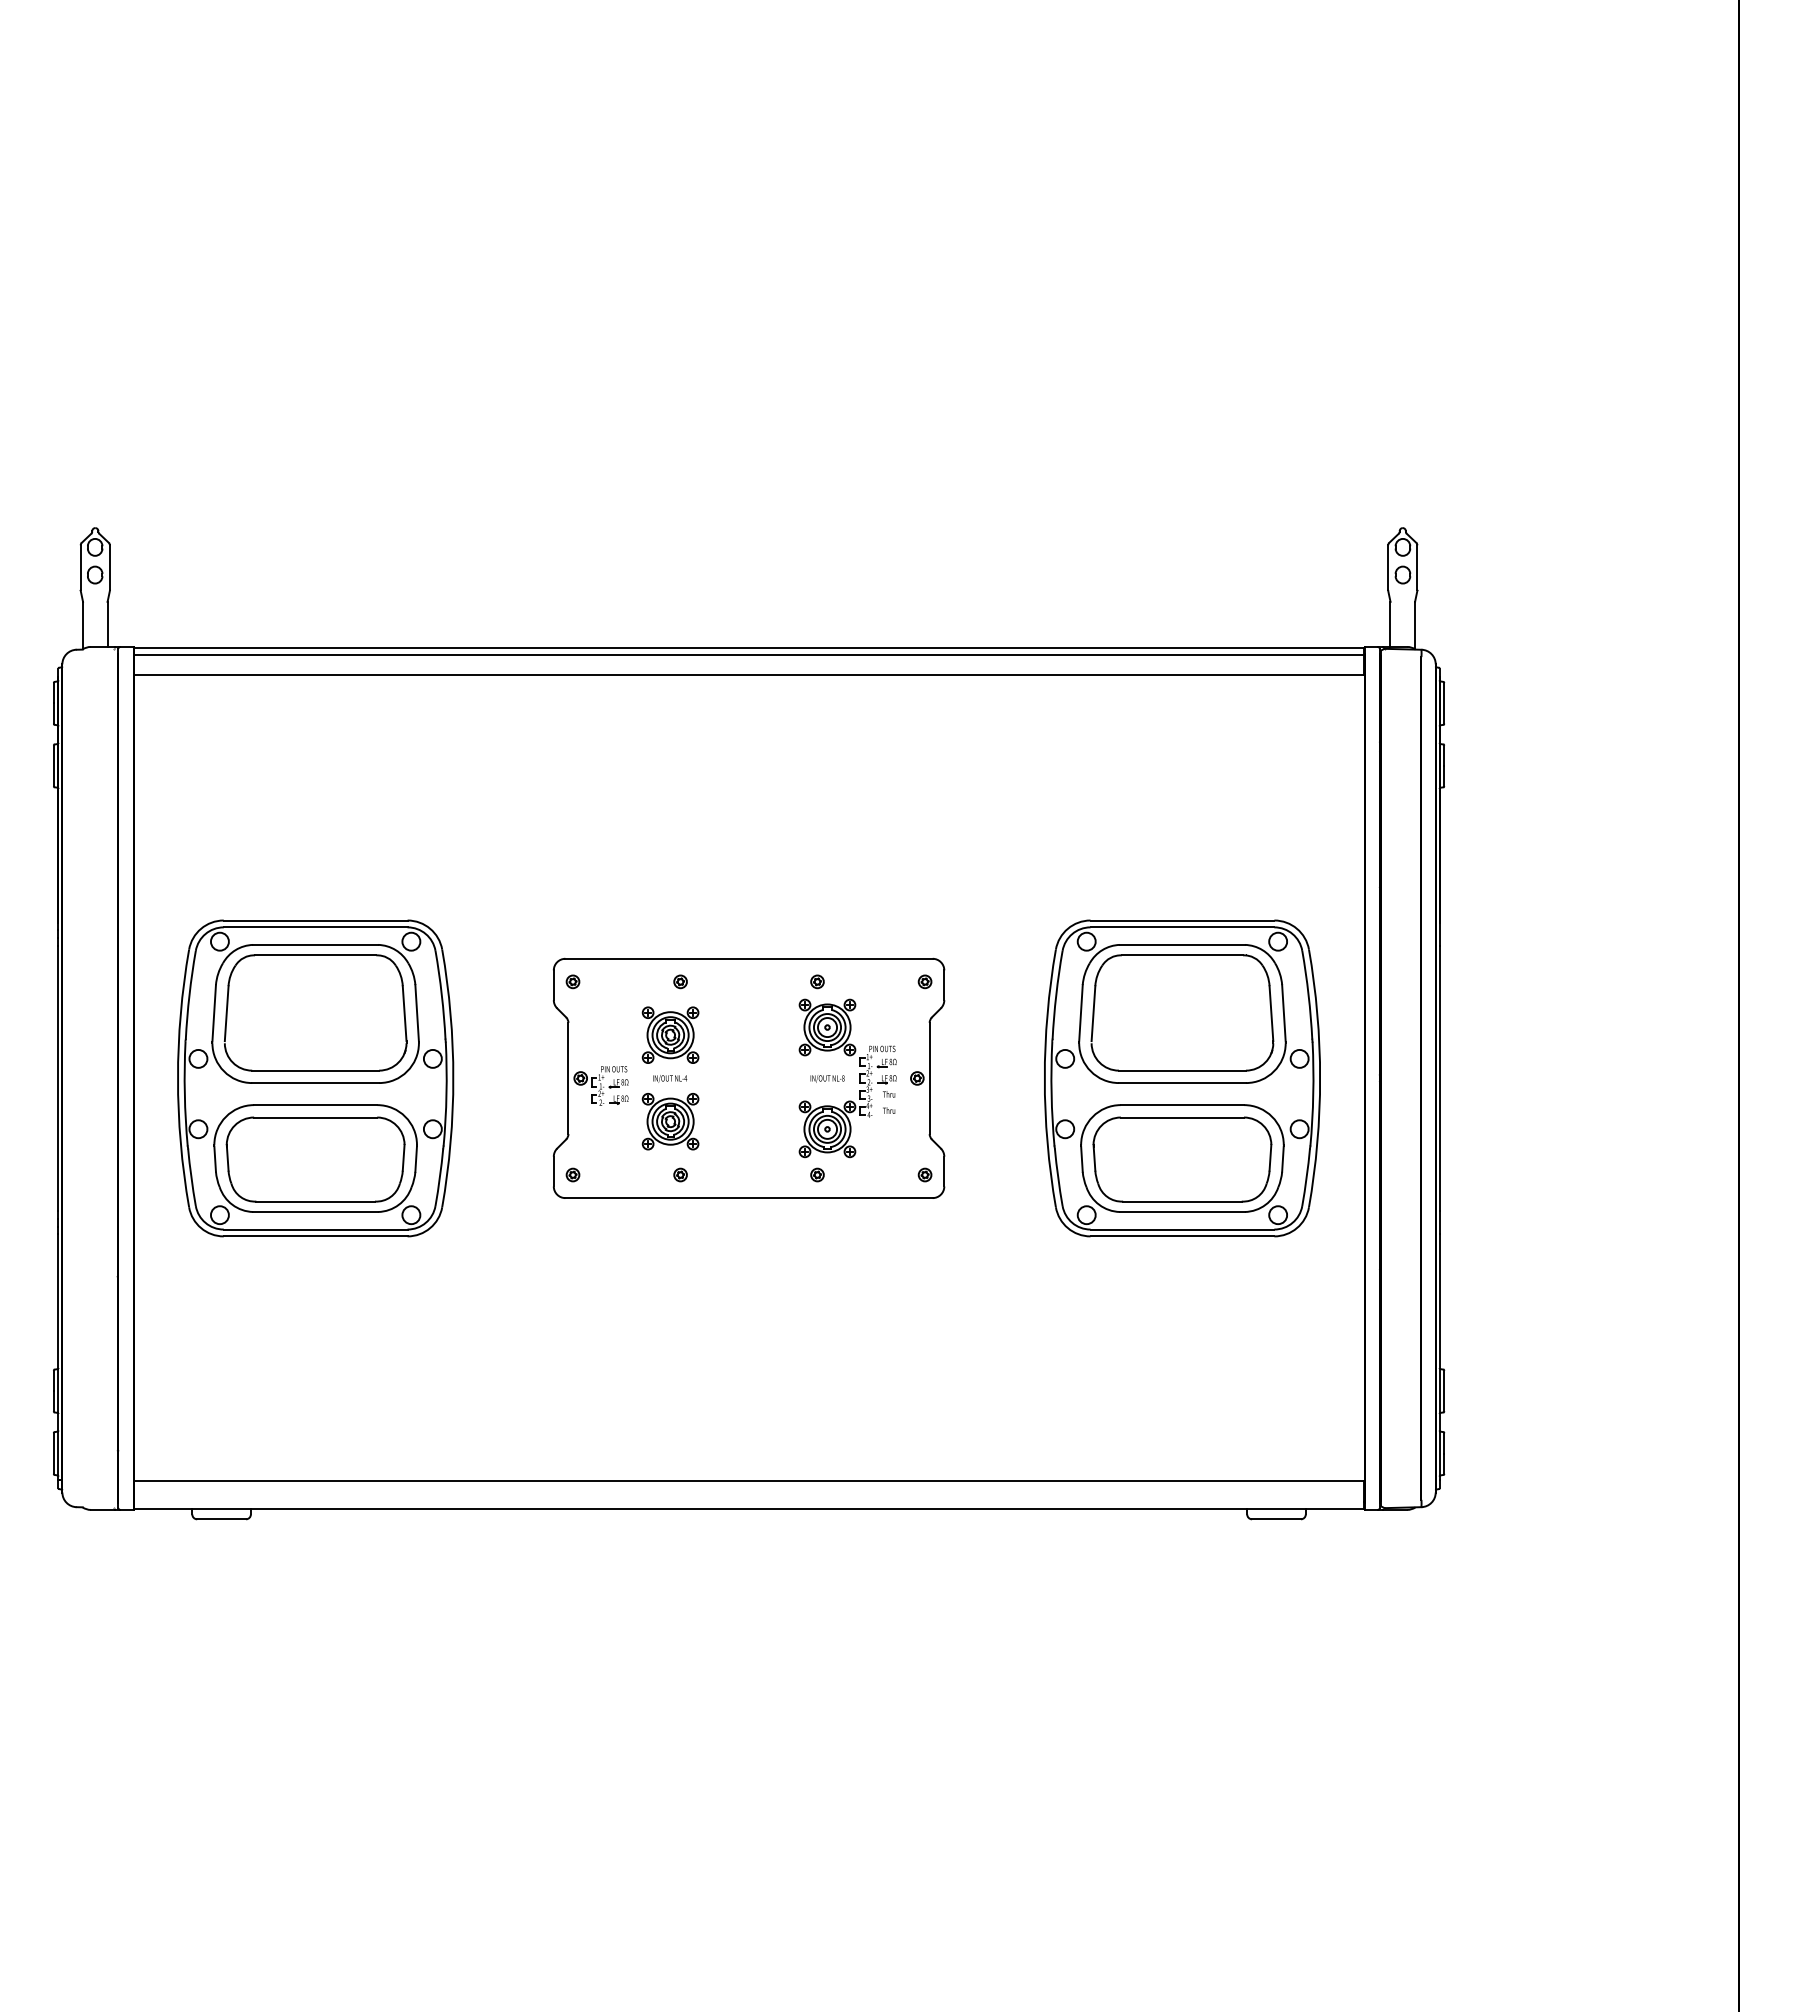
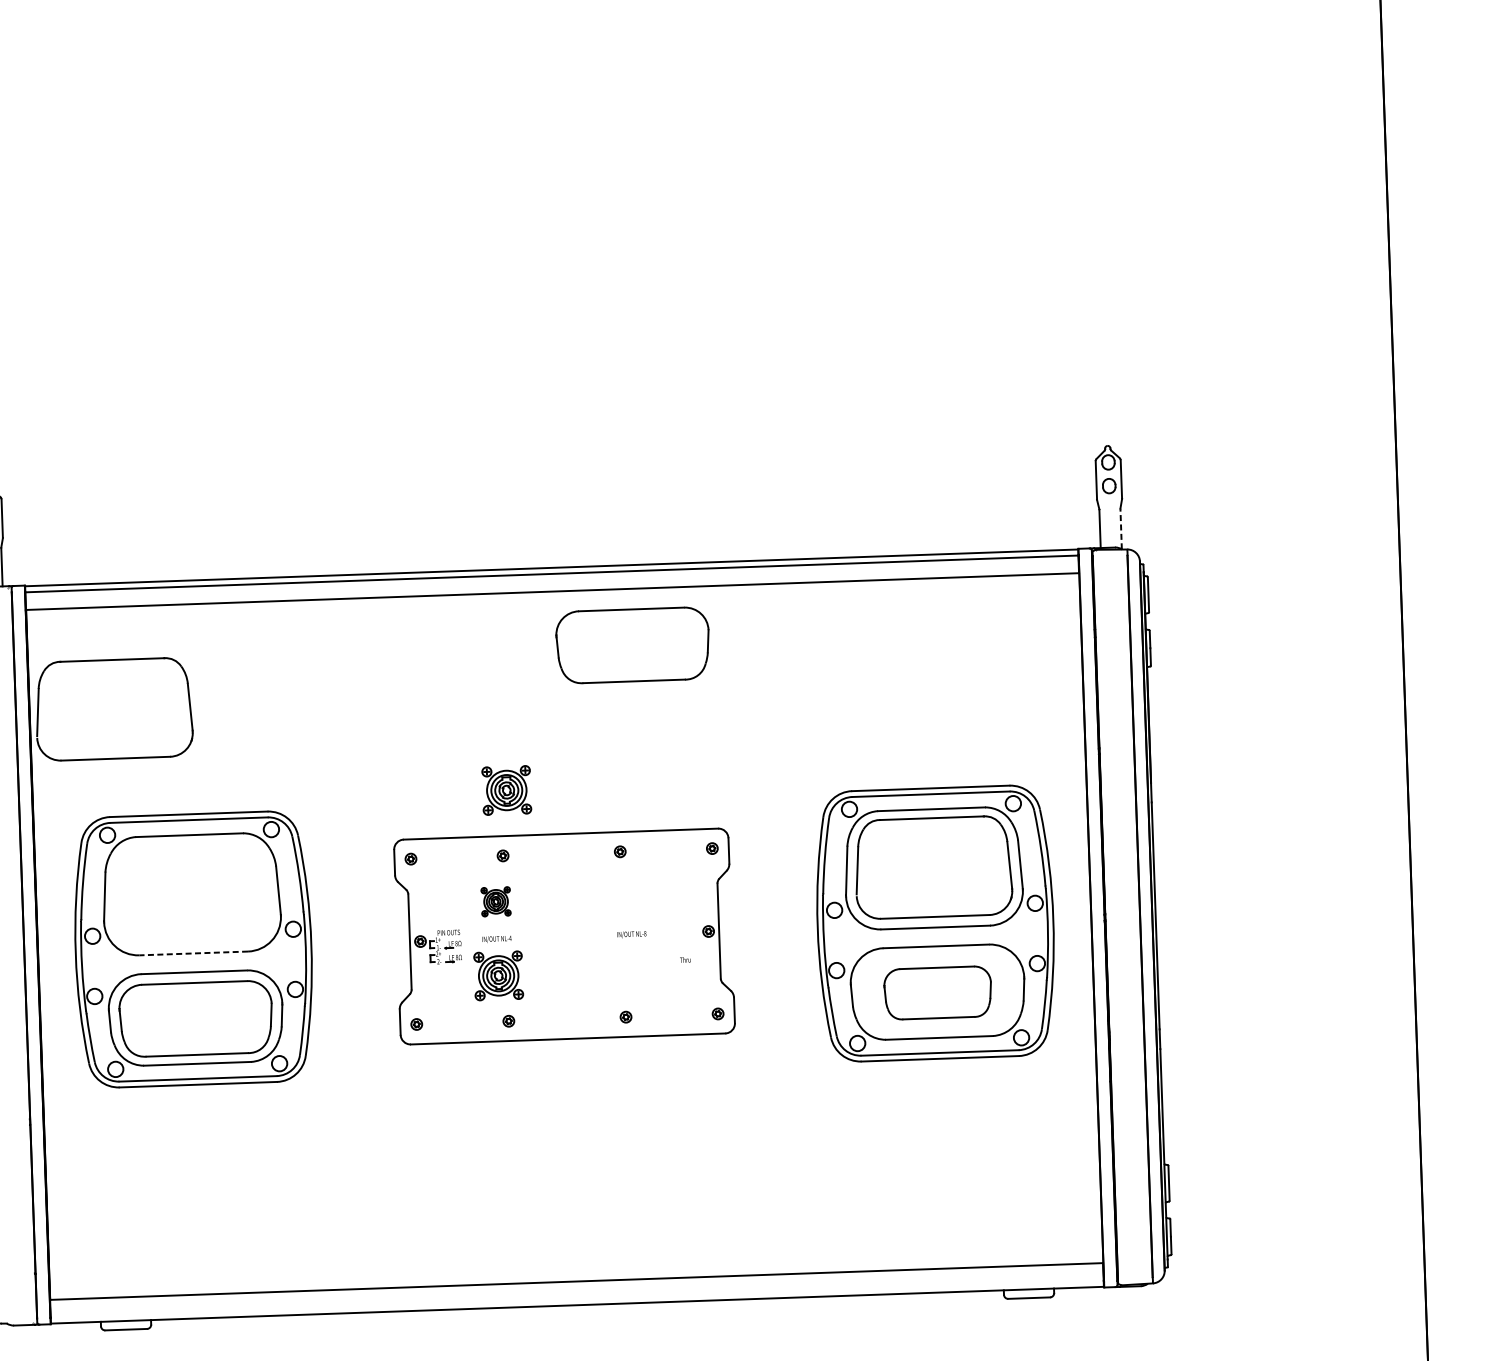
line: (1415, 625) -> (1121, 528), solid -> dashed
part: (840, 741) -> (632, 645), added
part: (687, 905) -> (506, 790), added
part: (315, 955) -> (112, 660), moved
part: (670, 1034) -> (496, 901), size x0.6
part: (859, 1078) -> (659, 933), removed
line: (315, 1083) -> (193, 953), solid -> dashed
part: (1182, 1159) -> (938, 992), size x0.7

